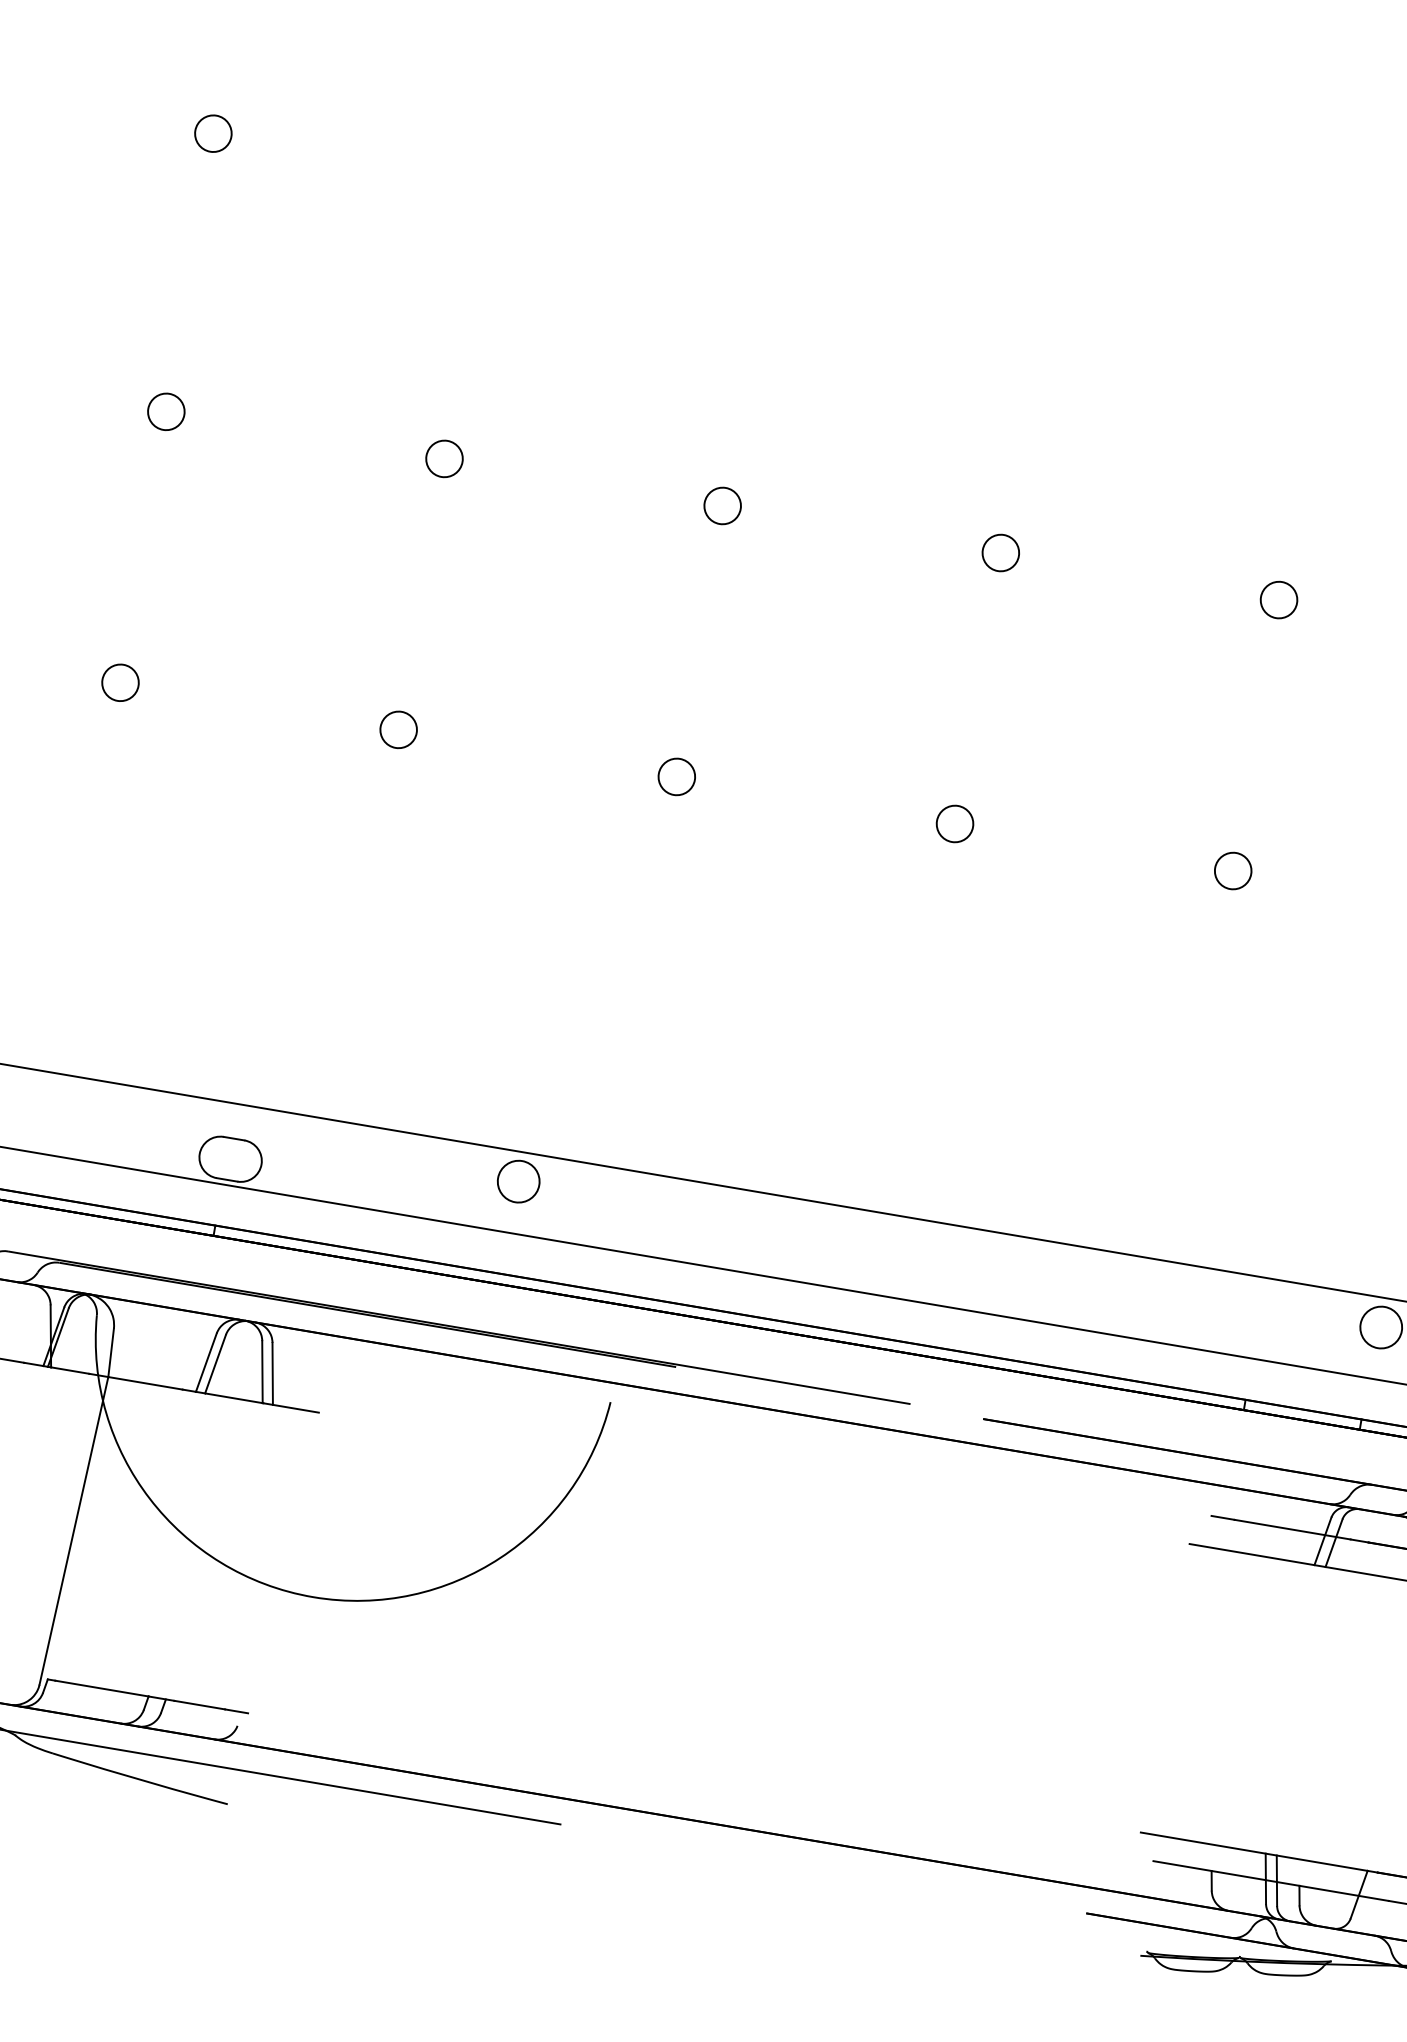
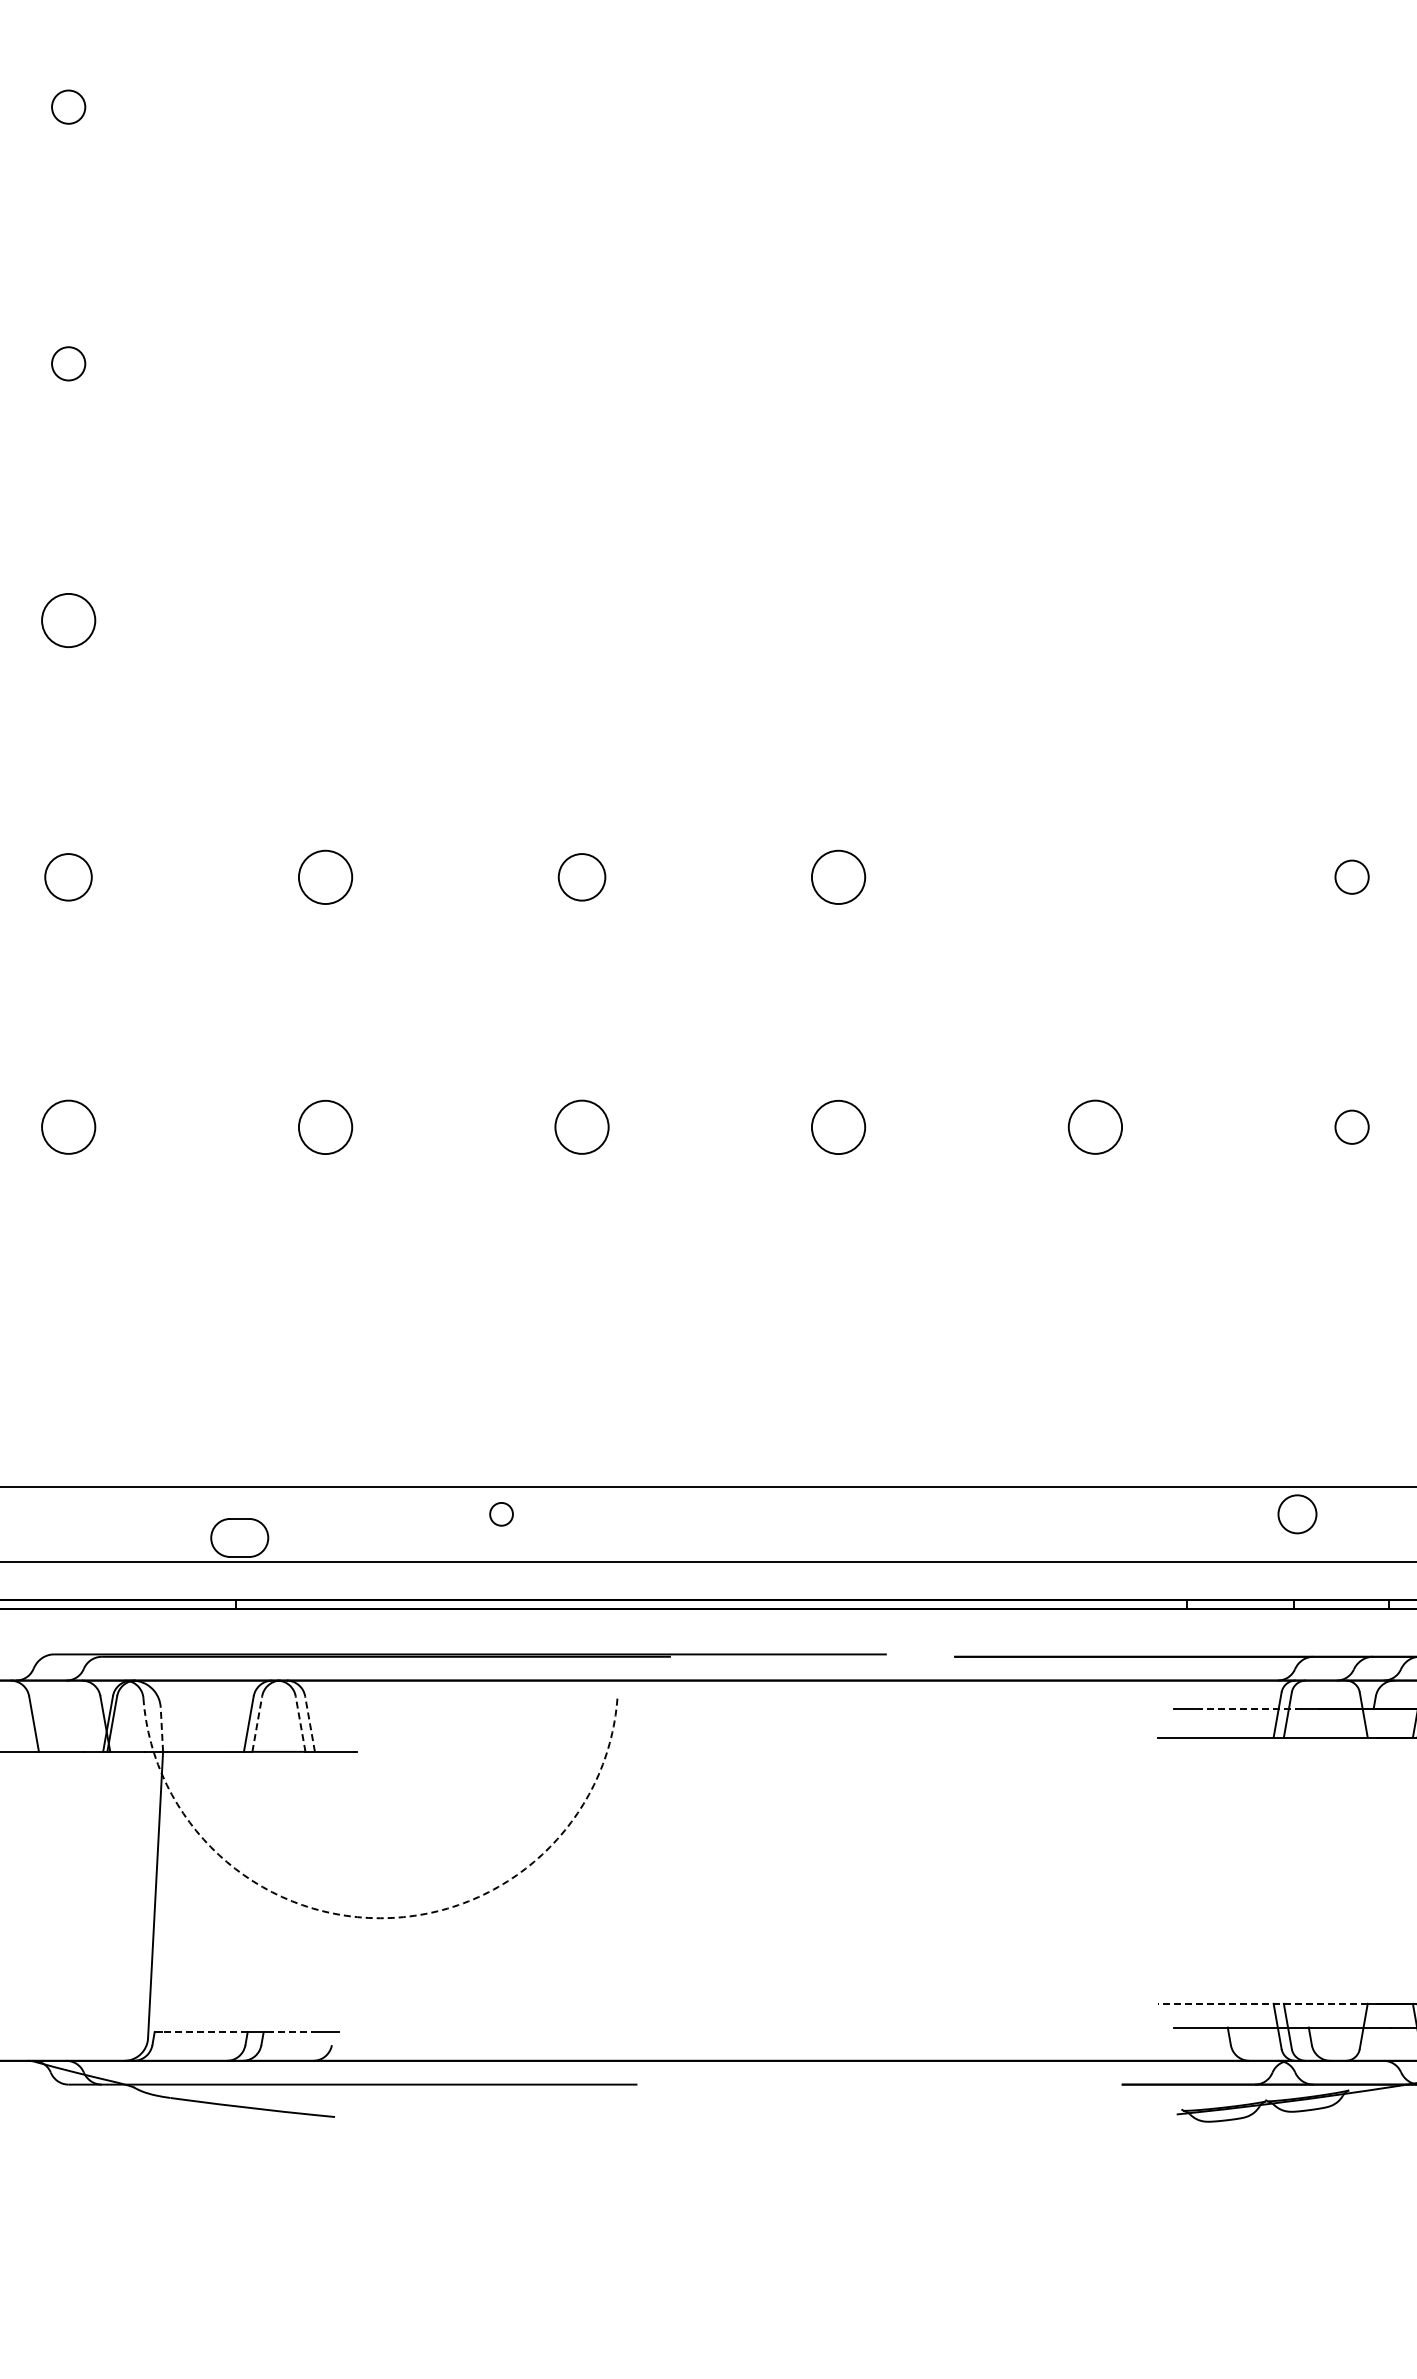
circle: (213, 133) -> (68, 620), size x1.6
circle: (166, 411) -> (68, 876), size x1.4
circle: (443, 457) -> (324, 876), size x1.6
circle: (722, 505) -> (581, 876), size x1.4
circle: (1000, 552) -> (838, 876), size x1.6
circle: (1278, 599) -> (1094, 876), removed
circle: (120, 681) -> (68, 1126), size x1.6
circle: (397, 728) -> (324, 1126), size x1.6
circle: (676, 776) -> (581, 1126), size x1.6
circle: (954, 823) -> (838, 1126), size x1.6
circle: (1233, 870) -> (1095, 1126), size x1.6
circle: (518, 1181) -> (501, 1514), size x0.6
line: (110, 1352) -> (161, 1729), solid -> dashed
line: (215, 1363) -> (257, 1723), solid -> dashed
line: (262, 1371) -> (300, 1723), solid -> dashed
line: (272, 1373) -> (309, 1723), solid -> dashed
line: (1292, 1530) -> (1248, 1709), solid -> dashed
arc: (313, 1597) -> (380, 1918), solid -> dashed
line: (101, 1688) -> (204, 2032), solid -> dashed
line: (199, 1705) -> (294, 2032), solid -> dashed
line: (1254, 1851) -> (1263, 2003), solid -> dashed

